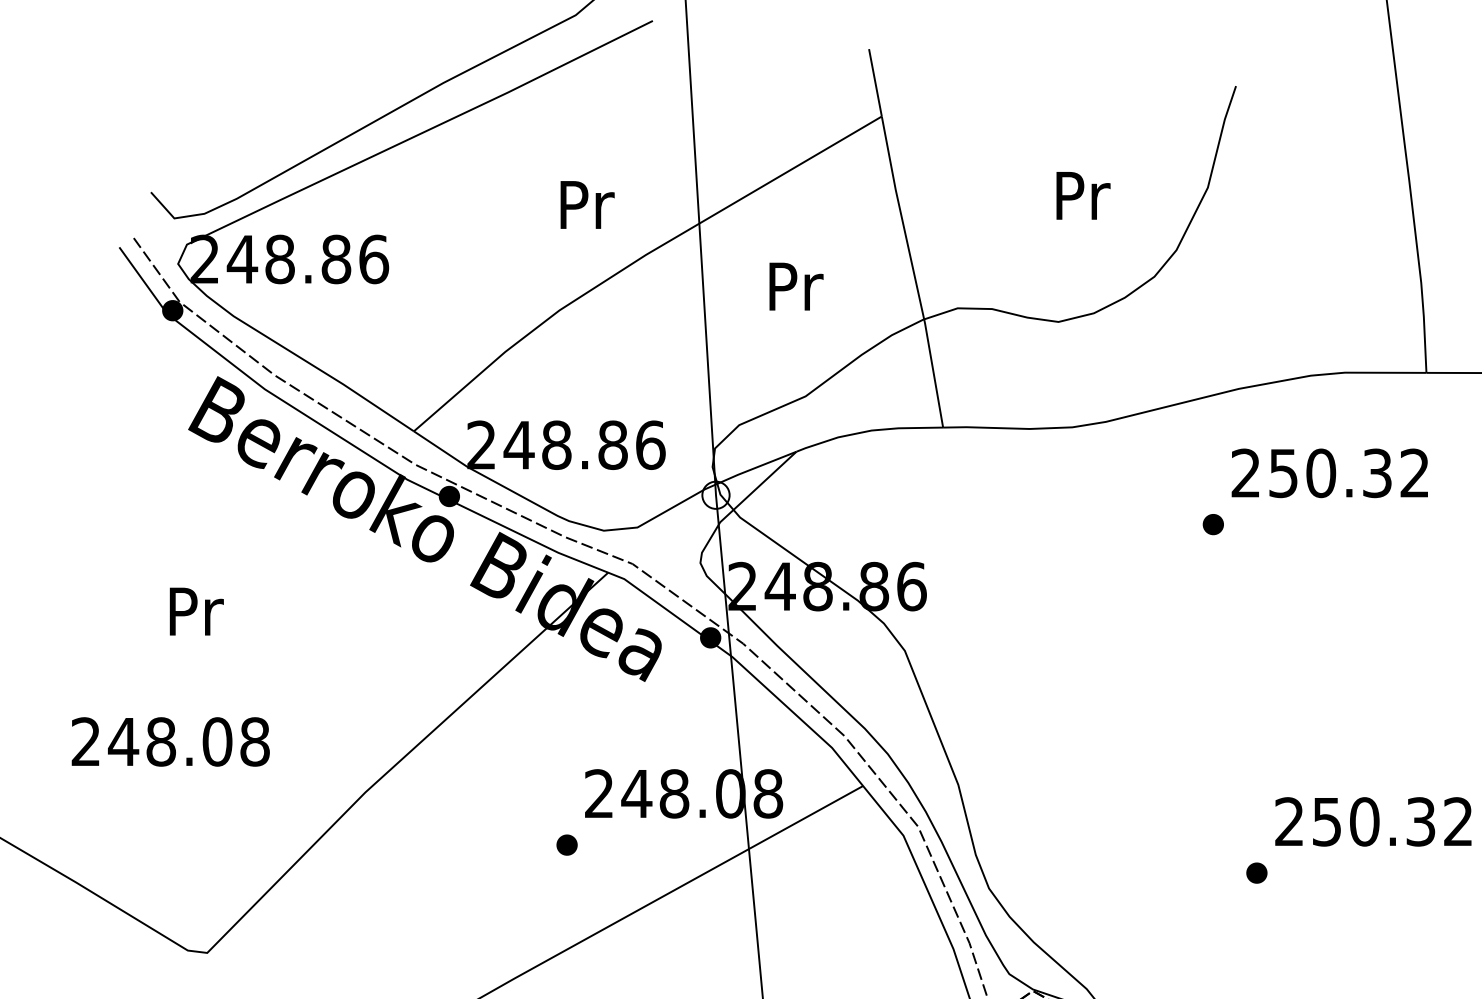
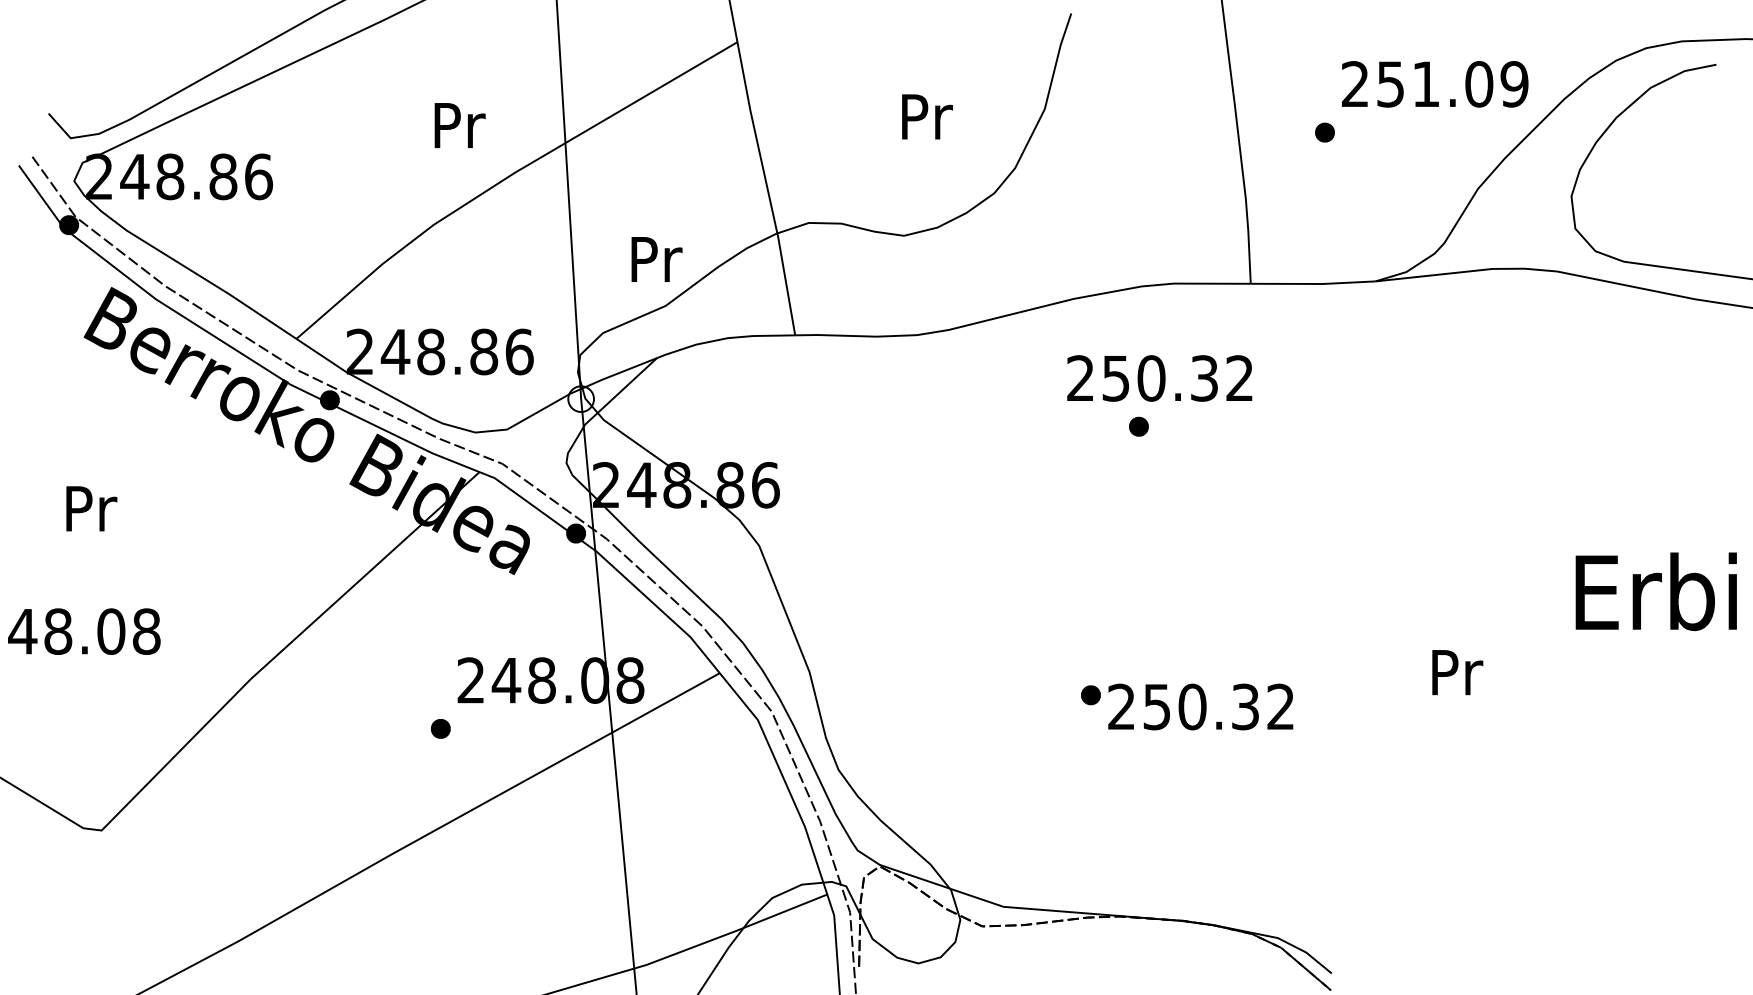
text: (795, 286) -> (656, 259), moved
part: (1212, 524) -> (1138, 426), moved
part: (1256, 873) -> (1090, 695), moved

